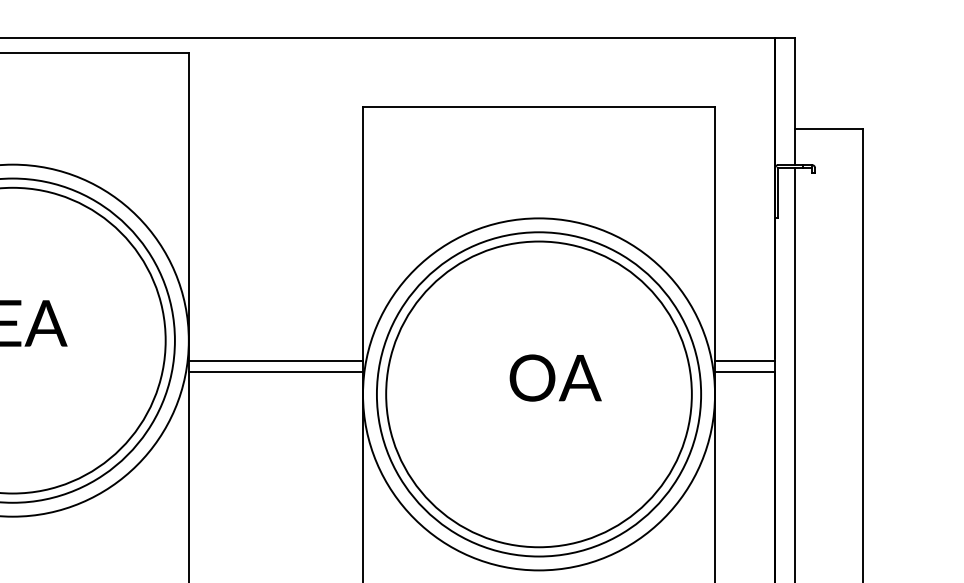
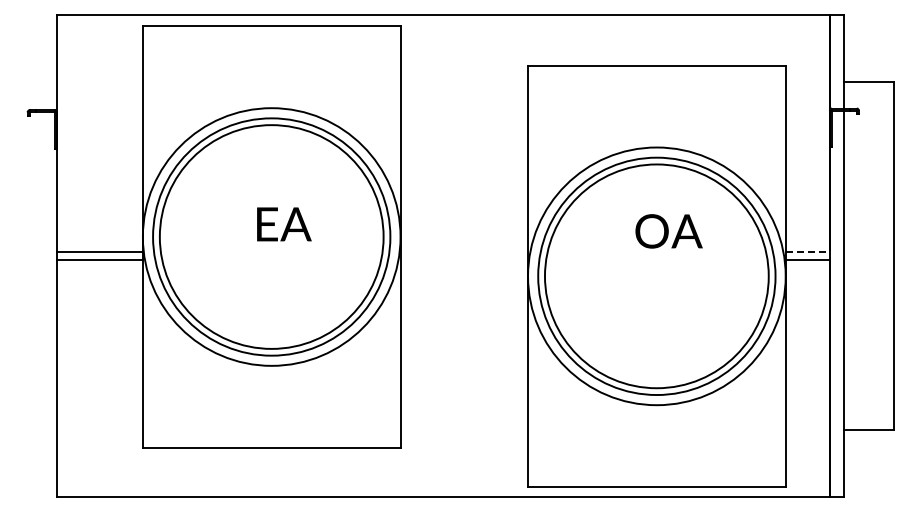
line: (276, 360) -> (464, 251), removed
line: (746, 360) -> (808, 251), solid -> dashed
line: (276, 372) -> (464, 260), removed
text: (554, 378) -> (668, 231), moved

